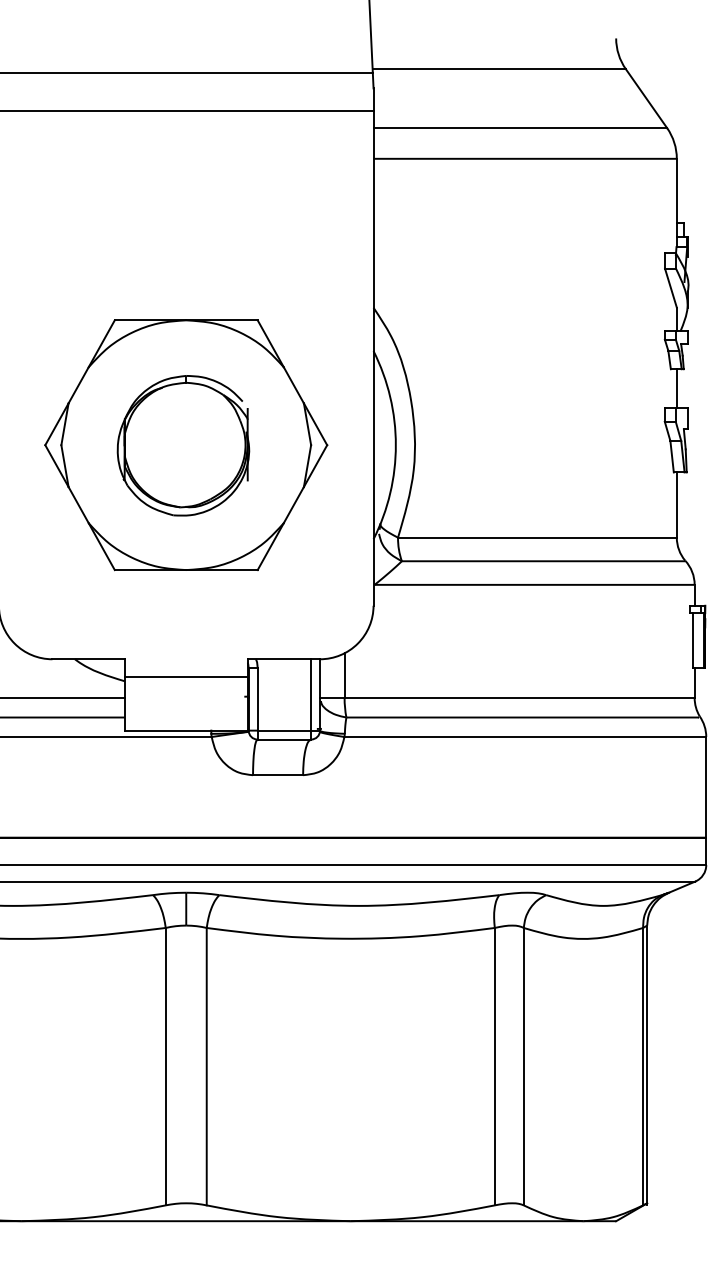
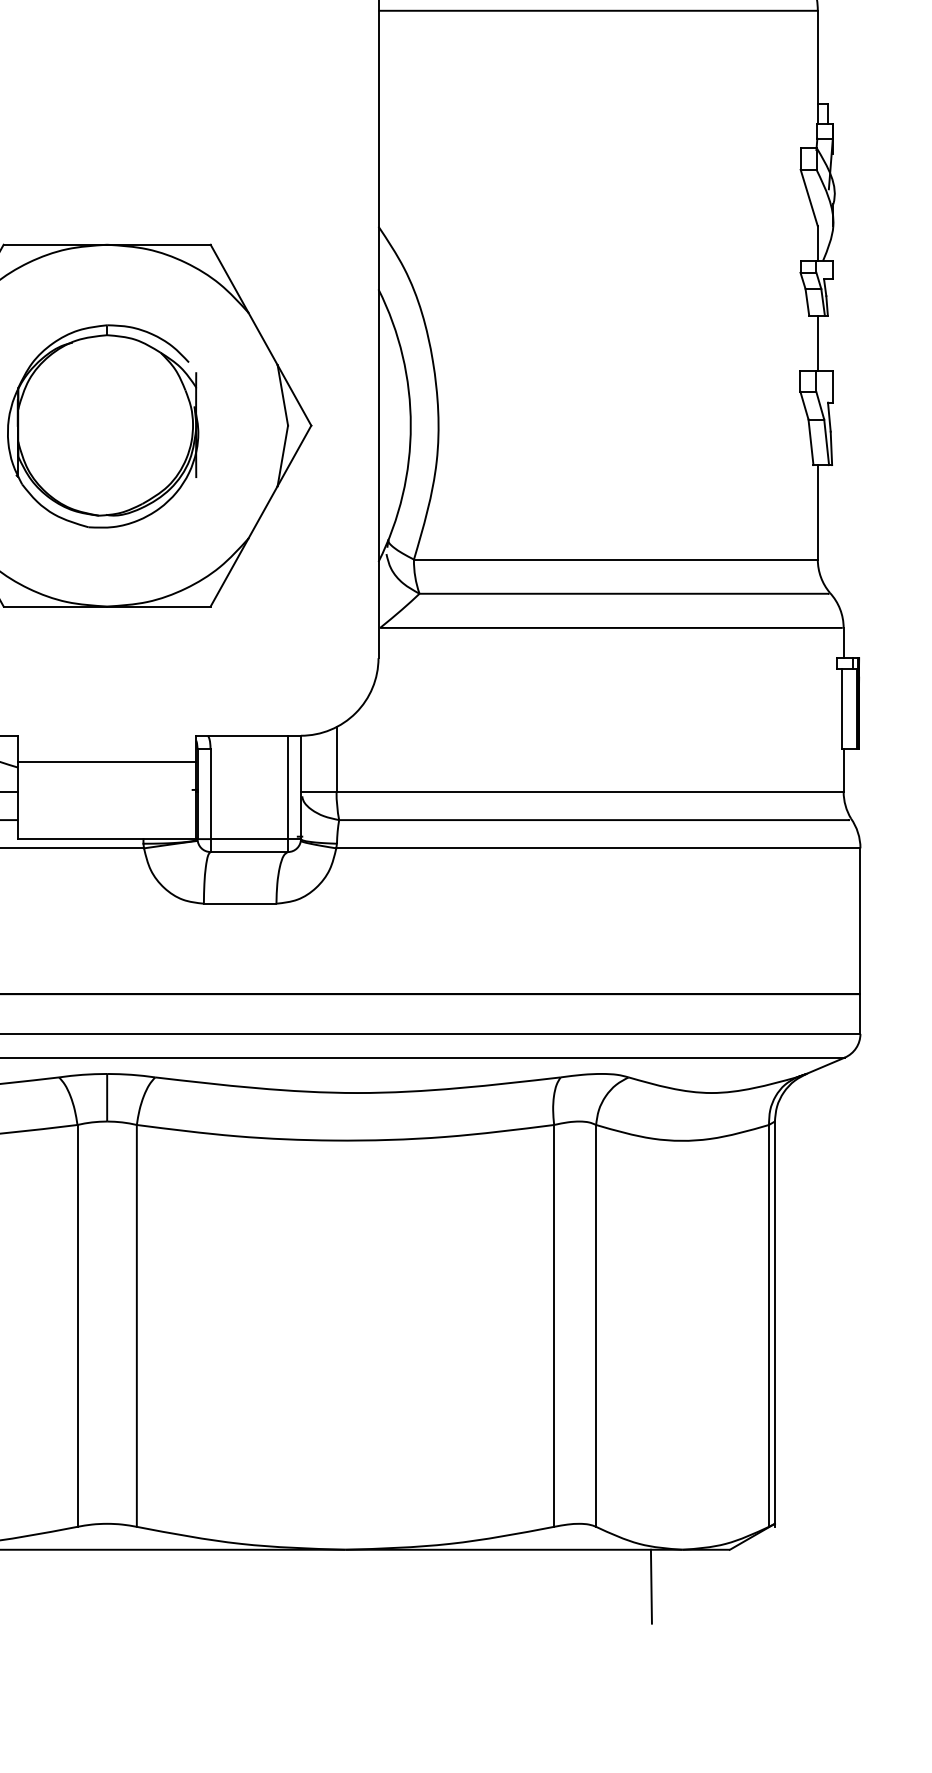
line: (561, 1246) -> (650, 1586), added

